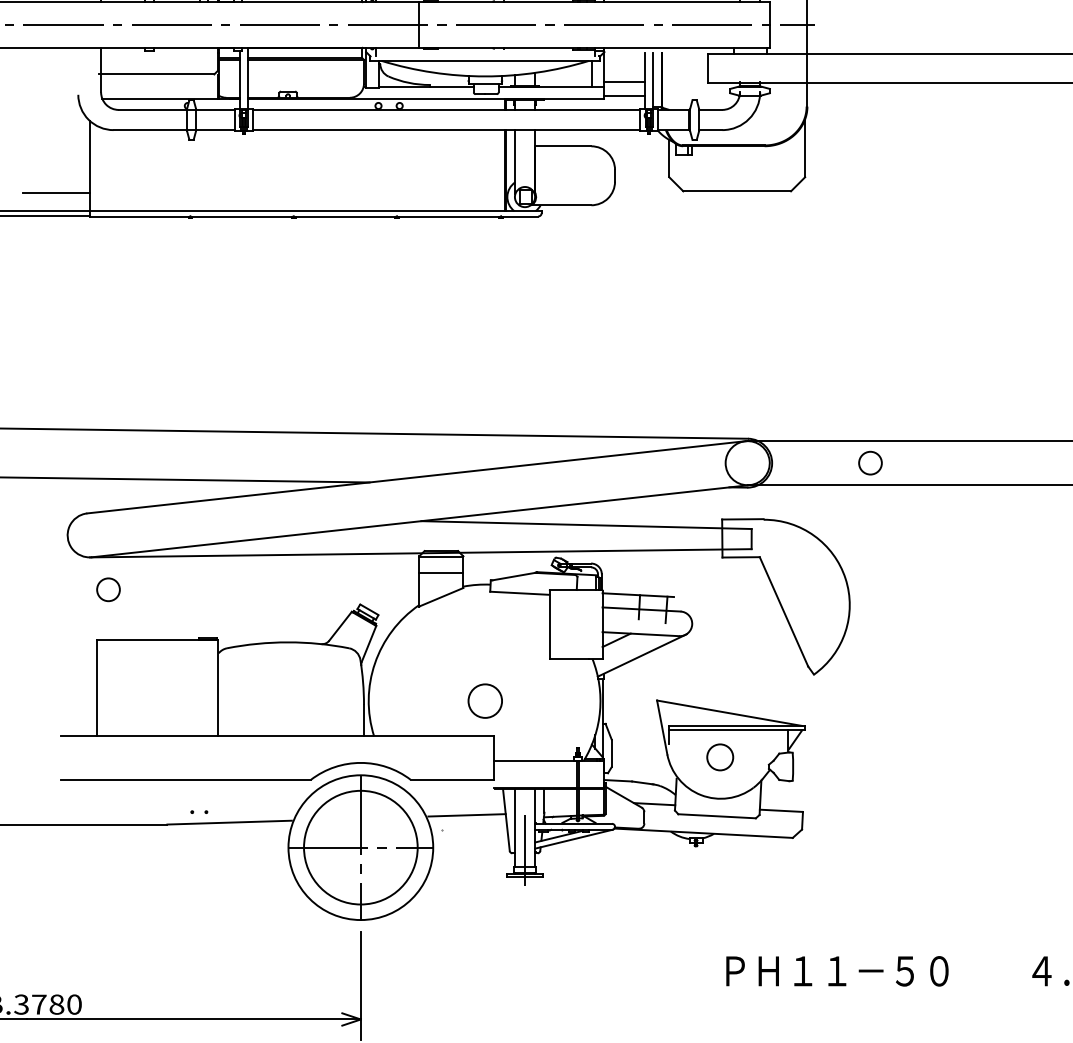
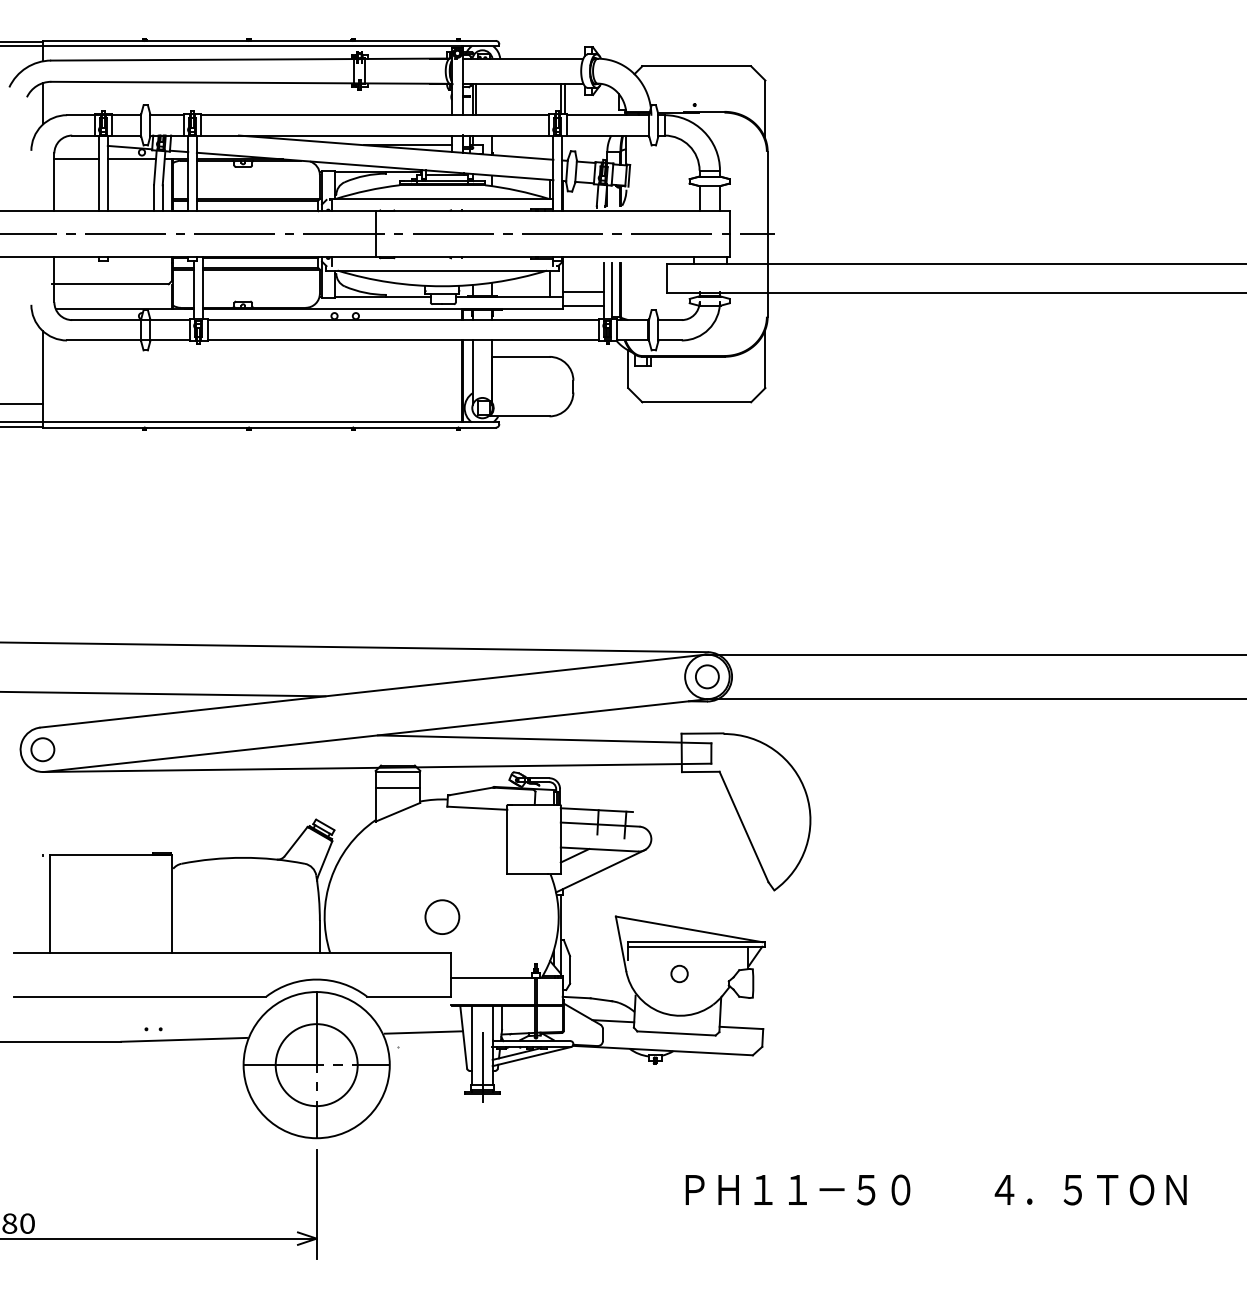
circle: (870, 462) -> (707, 676), moved
circle: (108, 589) -> (42, 749), moved
circle: (720, 756) -> (679, 973), size x0.62
circle: (360, 848) -> (316, 1065), size x0.71

